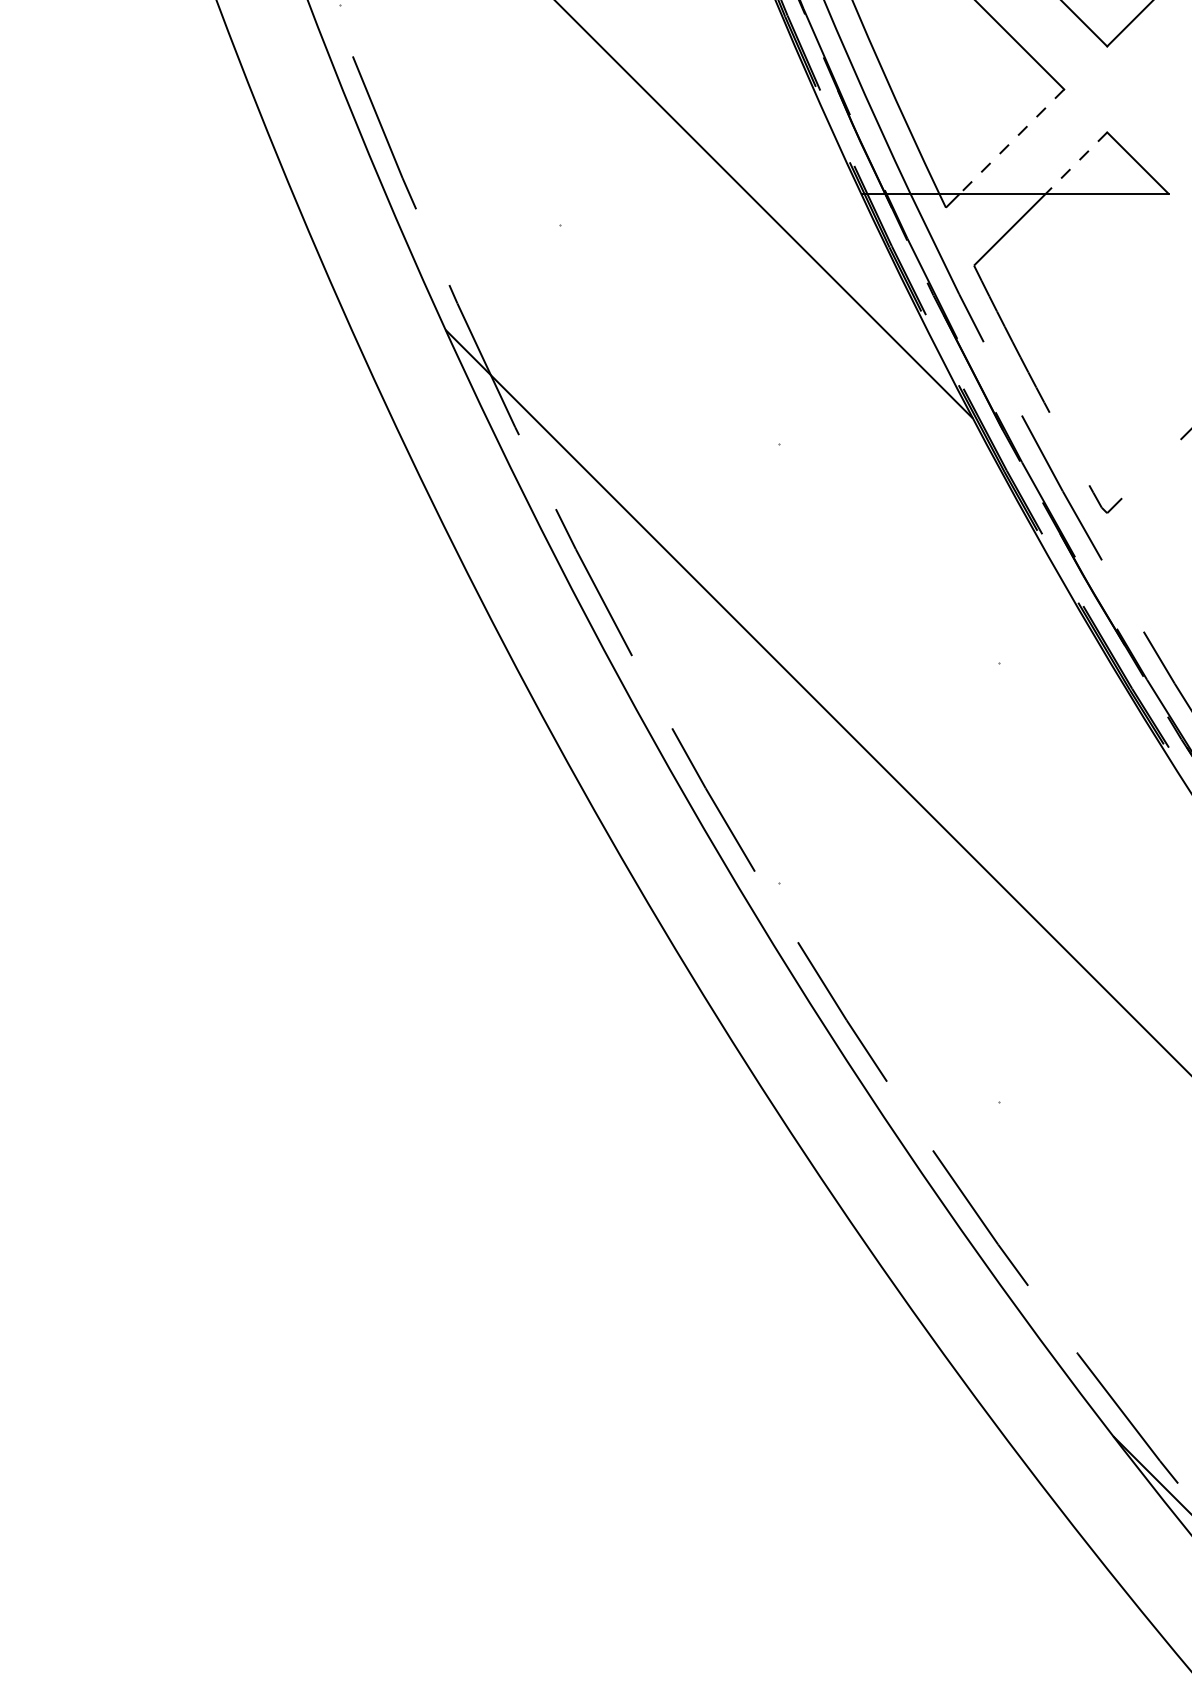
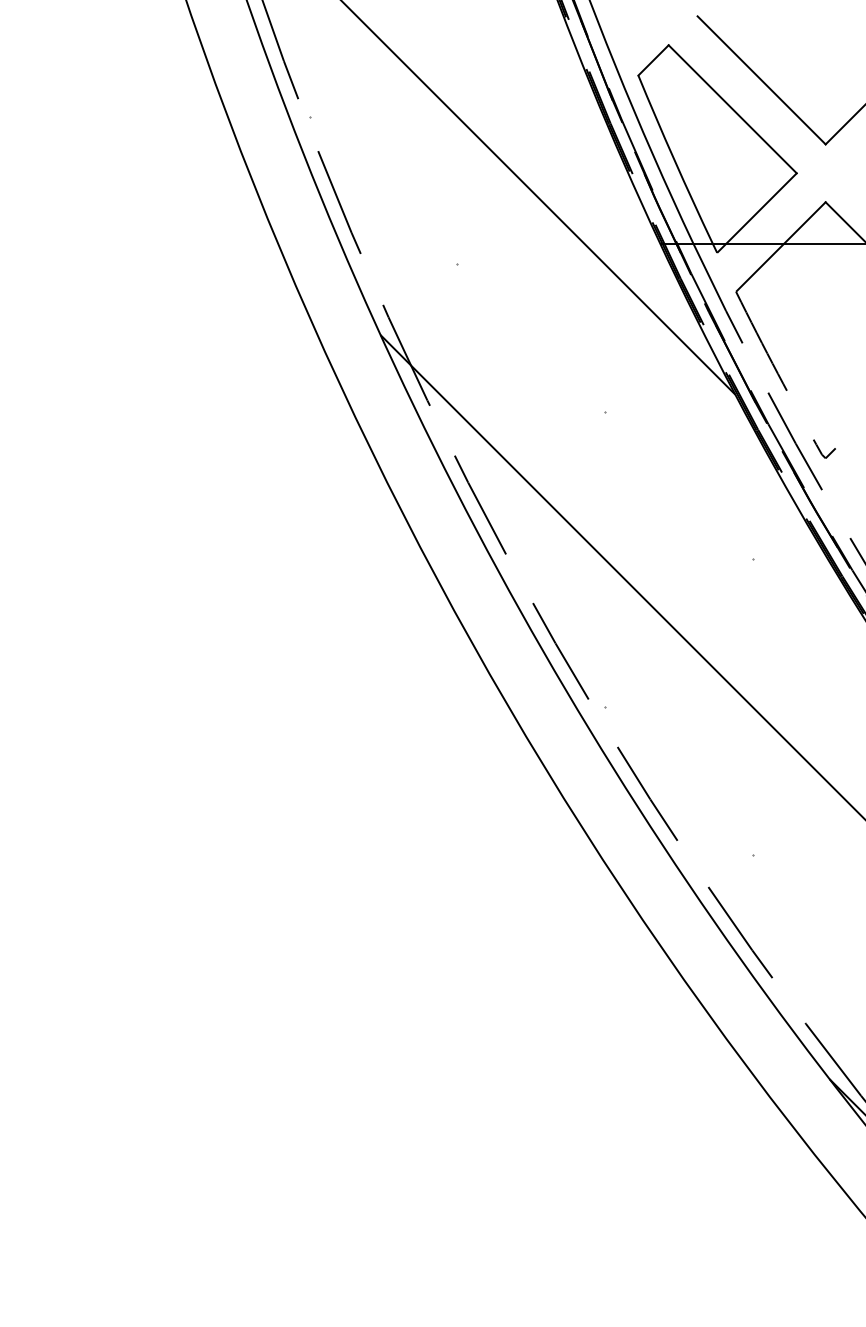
line: (1011, 141) -> (761, 208), dashed -> solid
line: (1075, 164) -> (804, 223), dashed -> solid

